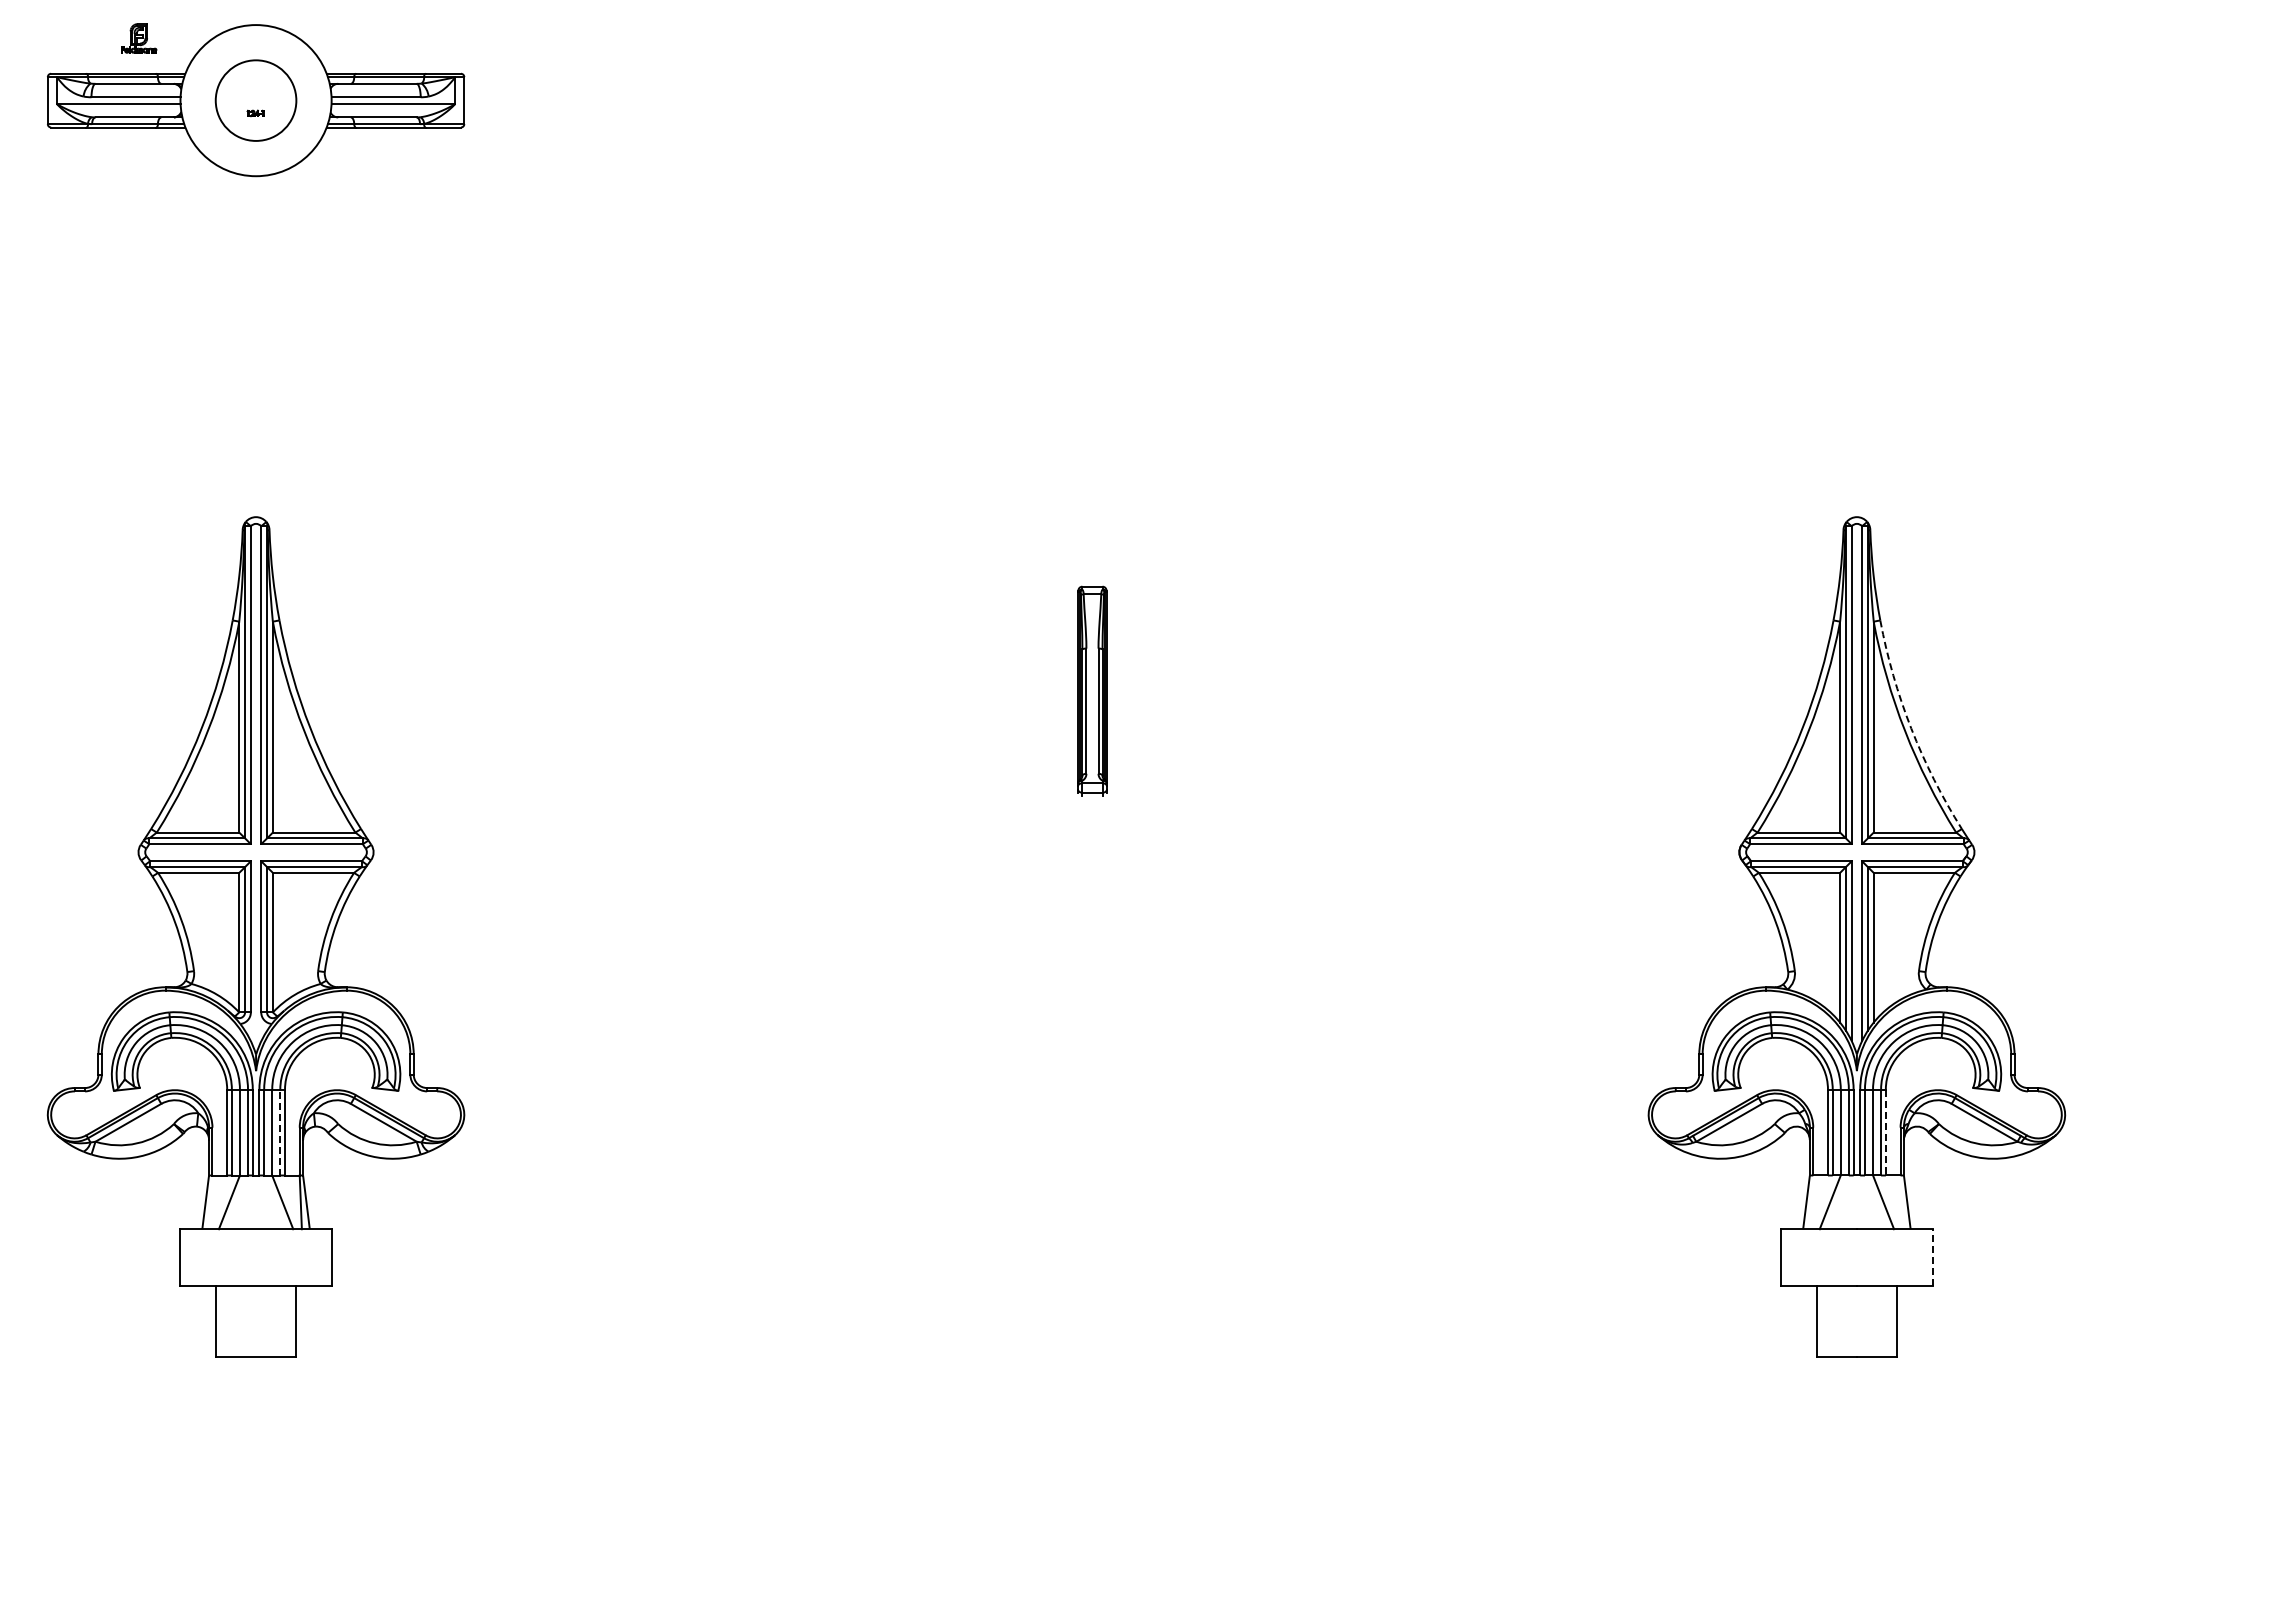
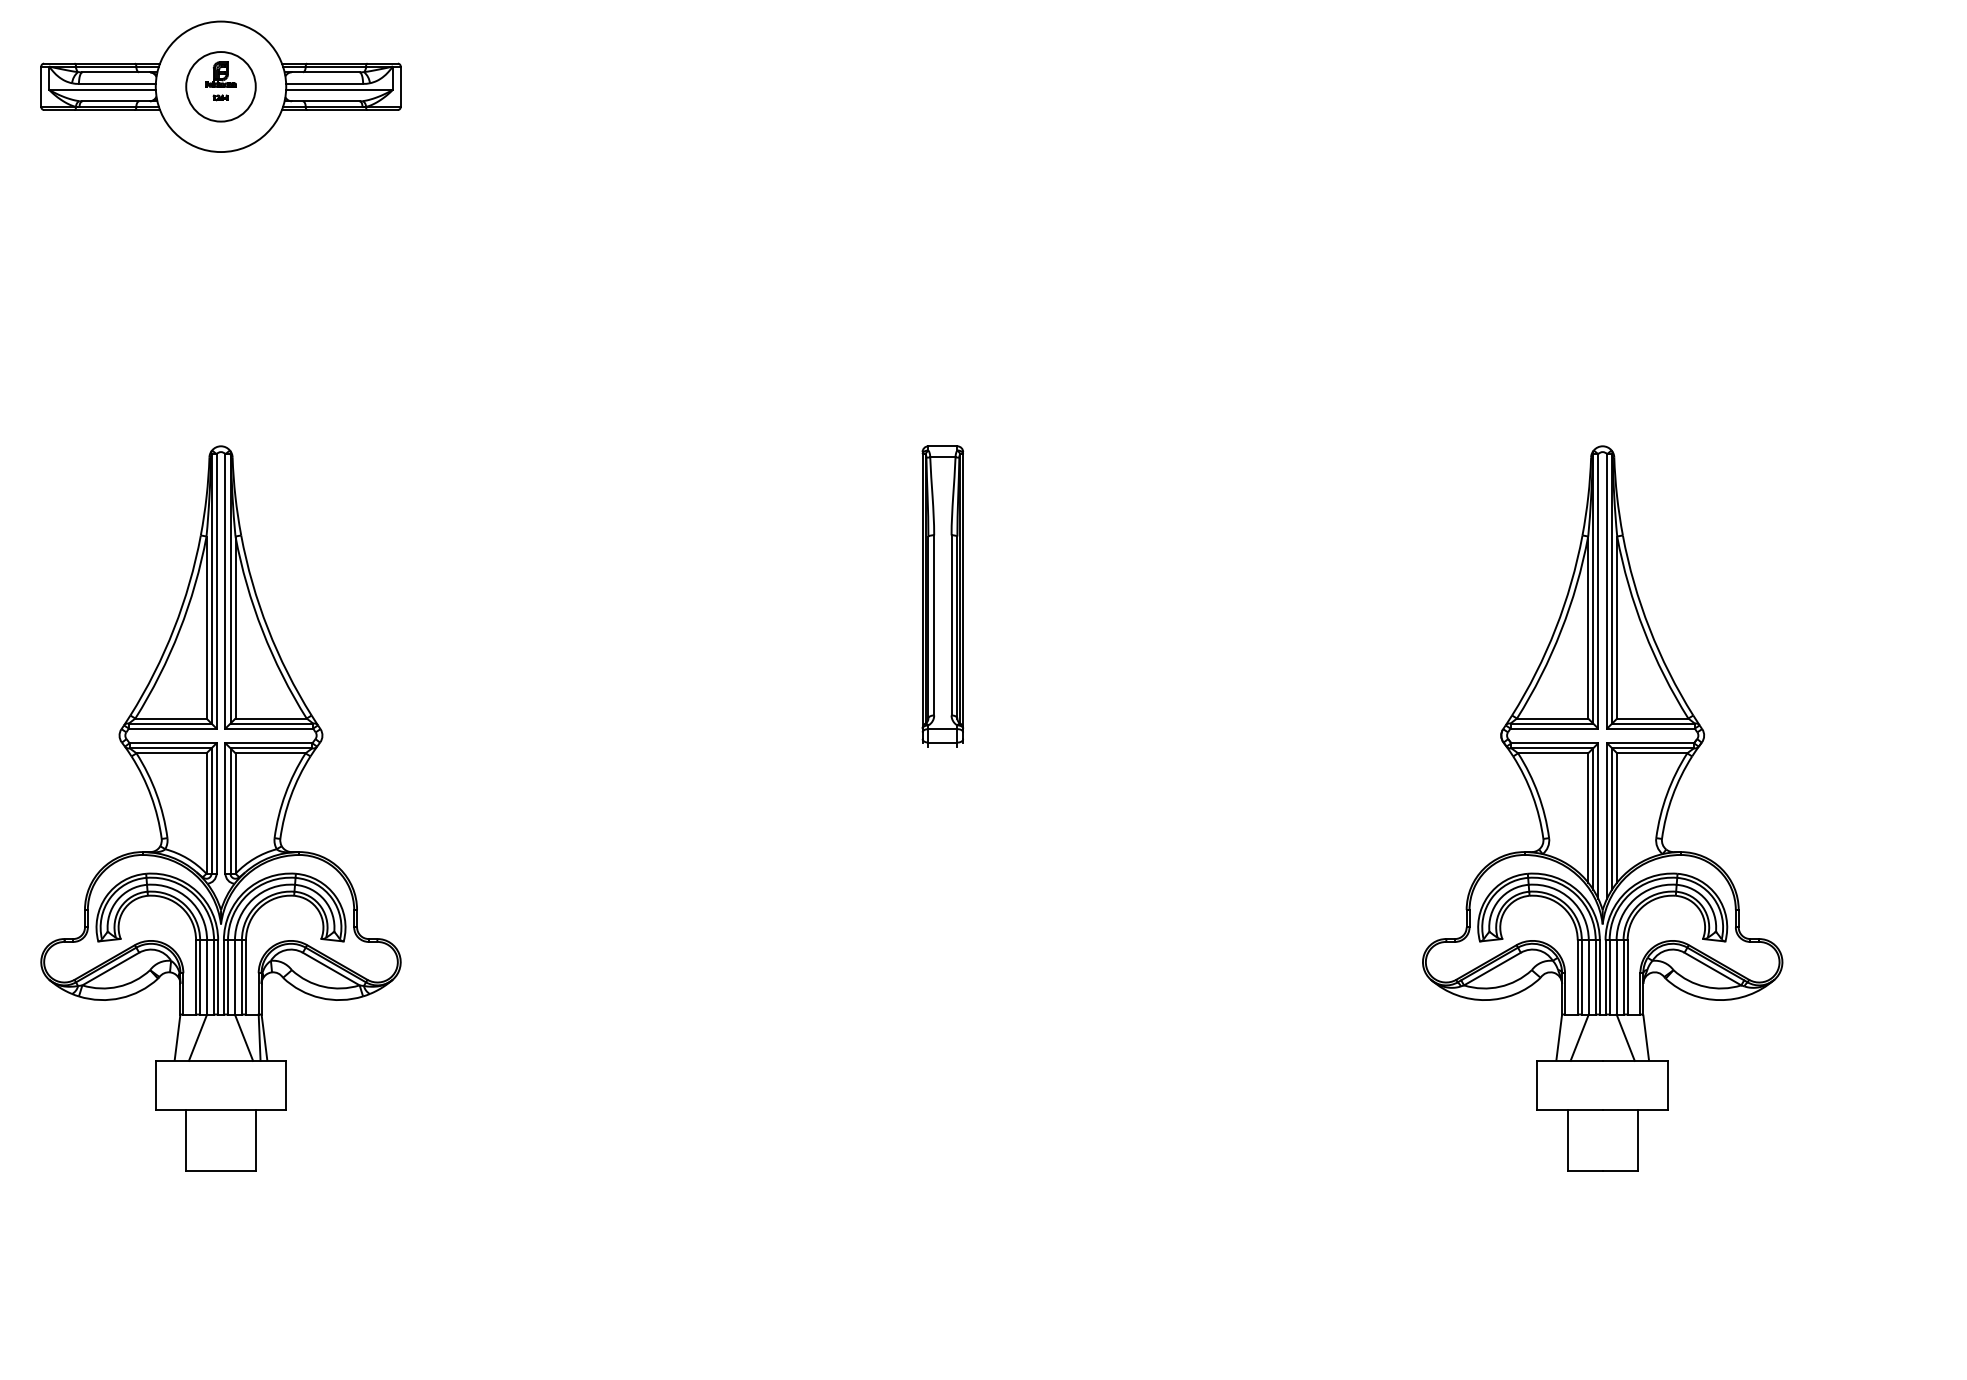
part: (139, 38) -> (221, 74), moved
part: (1092, 690) -> (942, 595), size x1.67
arc: (1911, 728) -> (1649, 628), dashed -> solid
line: (280, 1132) -> (242, 977), dashed -> solid
line: (1885, 1132) -> (1627, 977), dashed -> solid
line: (1932, 1257) -> (1667, 1085), dashed -> solid

